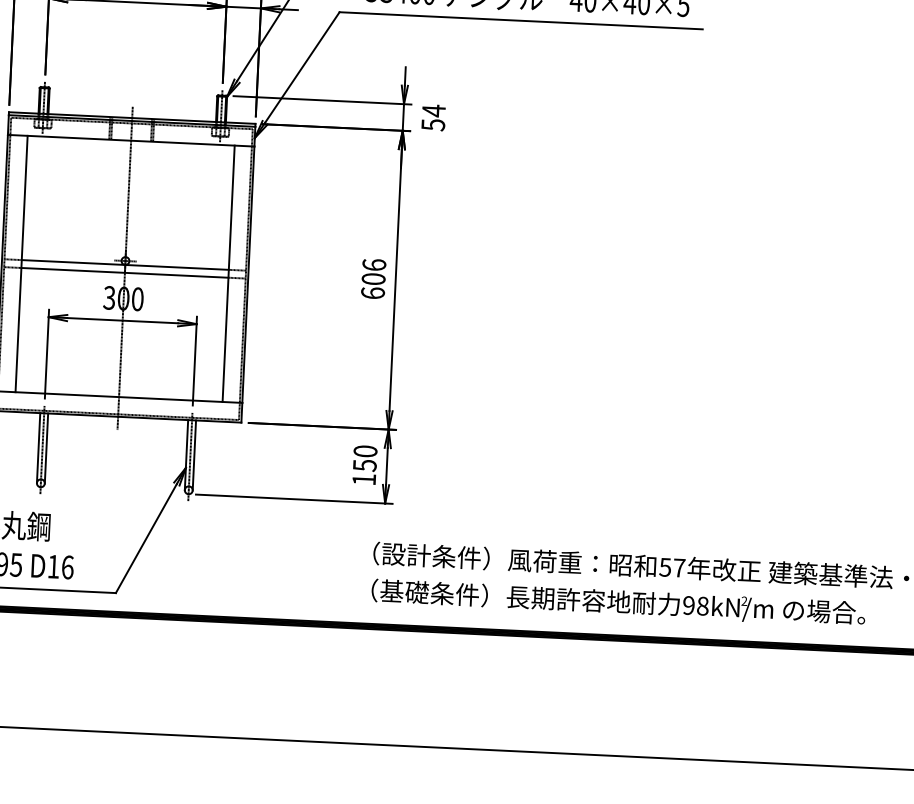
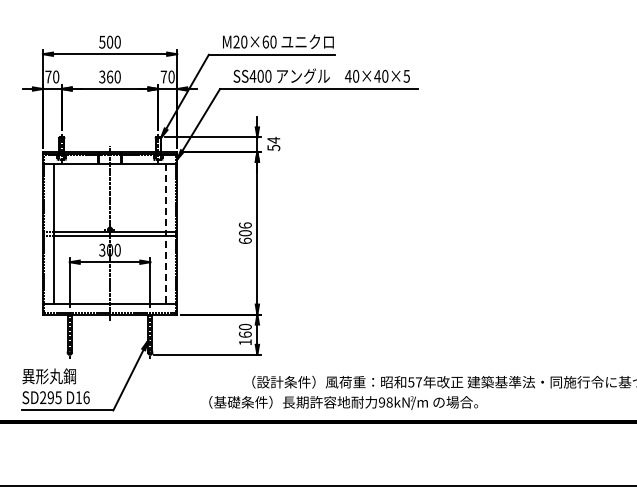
line: (228, 274) -> (166, 234), solid -> dashed
text: (363, 465) -> (244, 334), 150 -> 160
text: (618, 602) -> (343, 402), moved

